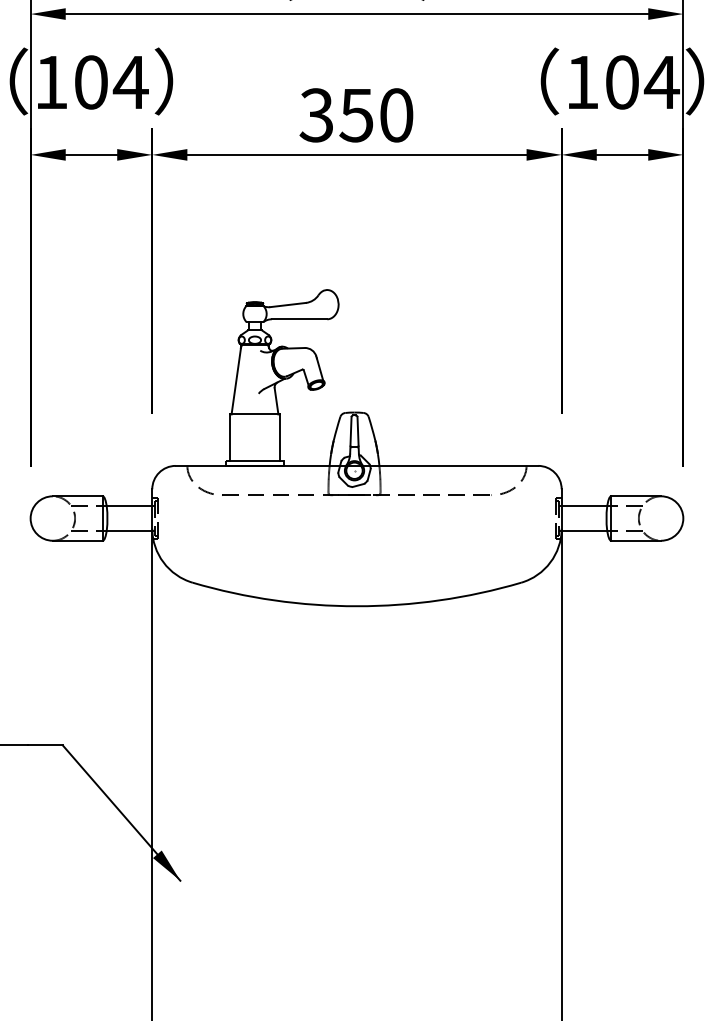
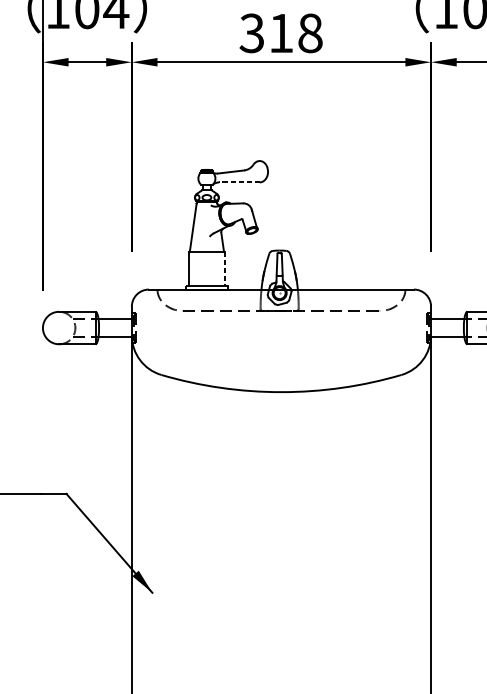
text: (376, 115) -> (295, 33), 350 -> 318
line: (299, 319) -> (239, 182), solid -> dashed
line: (279, 438) -> (224, 269), solid -> dashed

